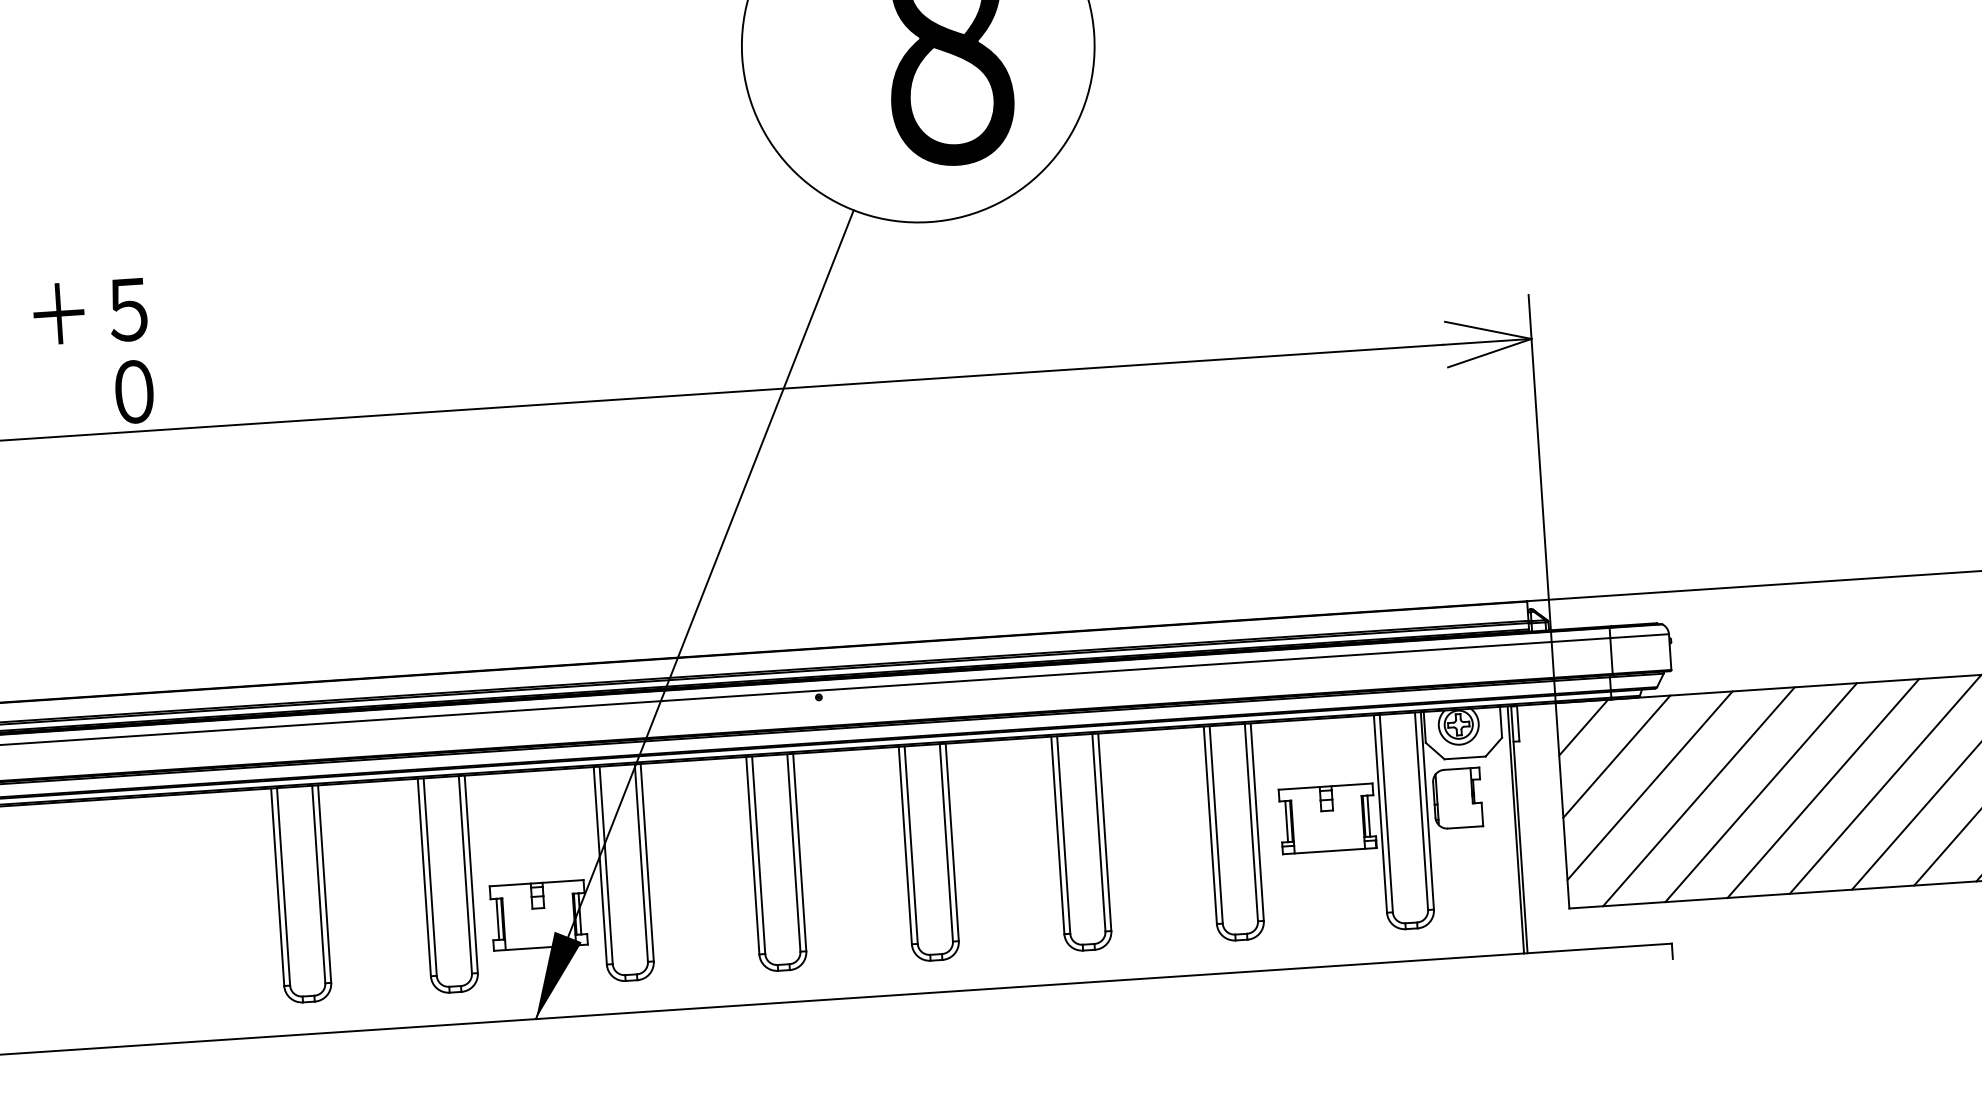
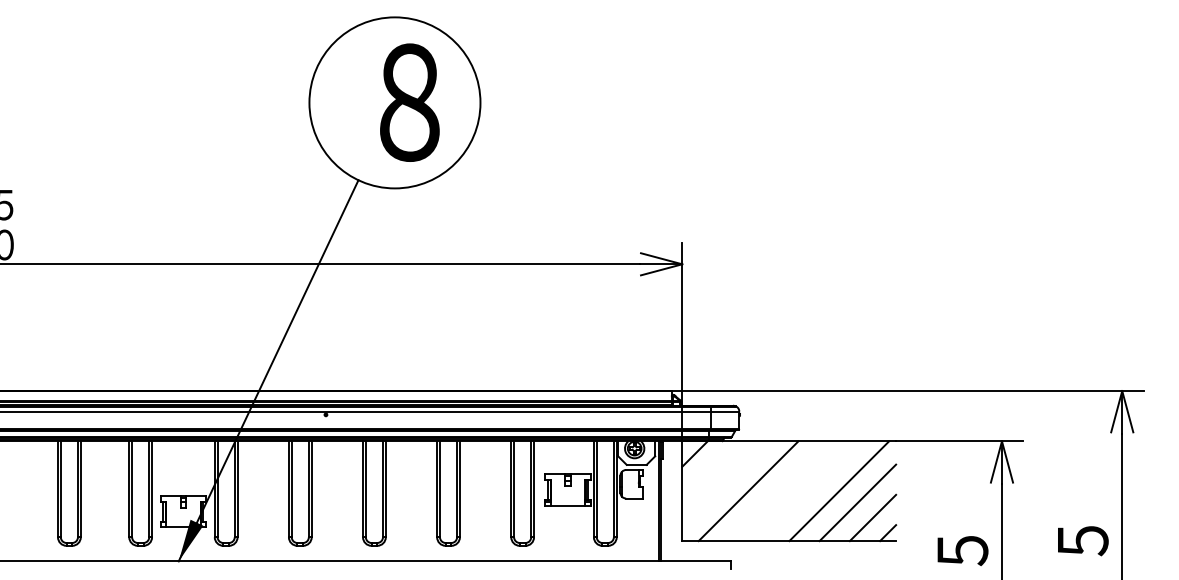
line: (1617, 757) -> (710, 469), removed
line: (1650, 786) -> (725, 484), removed
line: (1822, 789) -> (808, 491), removed
line: (1760, 793) -> (778, 491), removed

